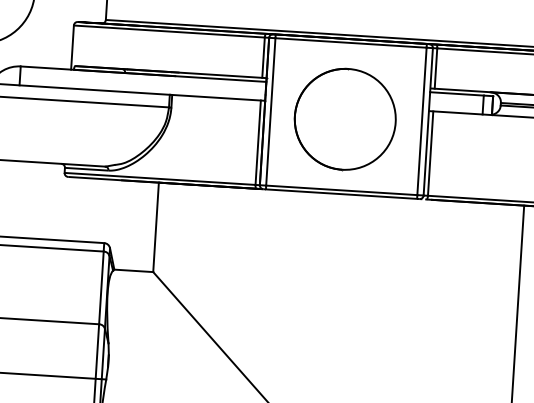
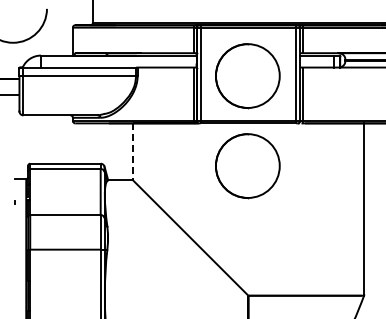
line: (155, 228) -> (132, 152), solid -> dashed
part: (335, 262) -> (247, 166), added

